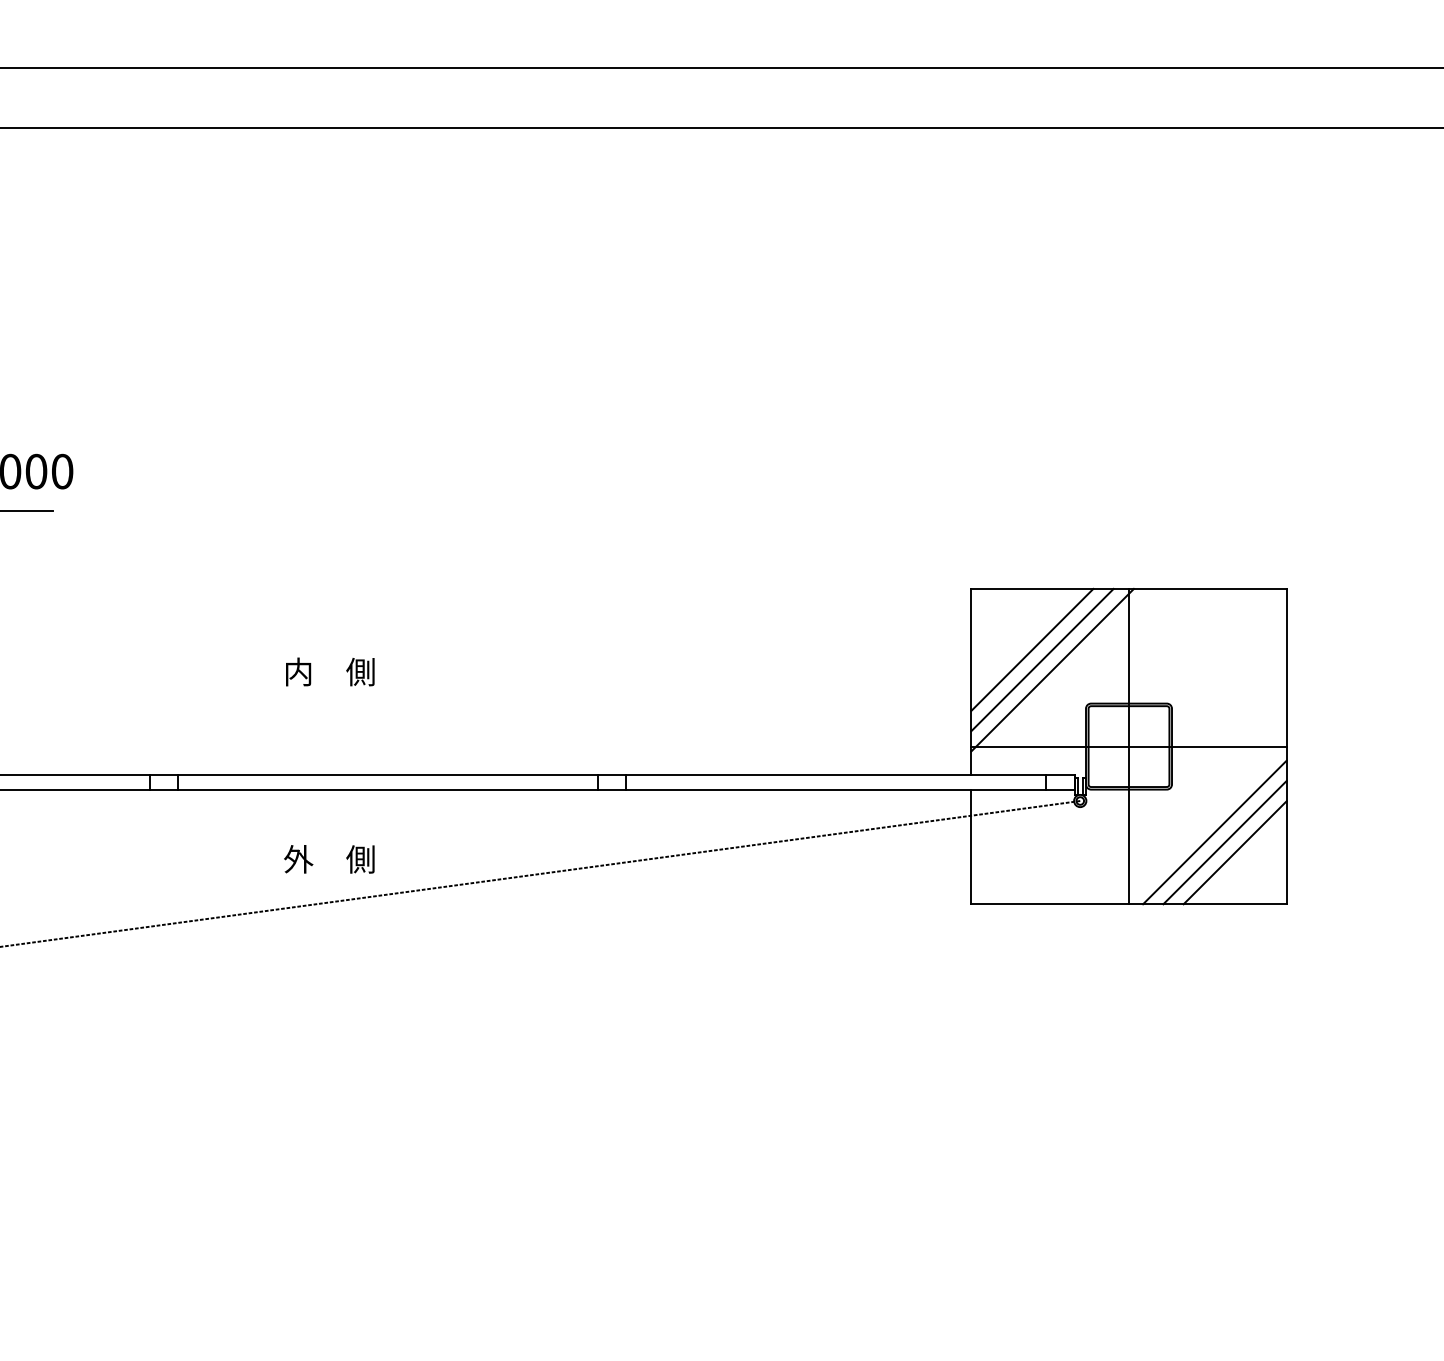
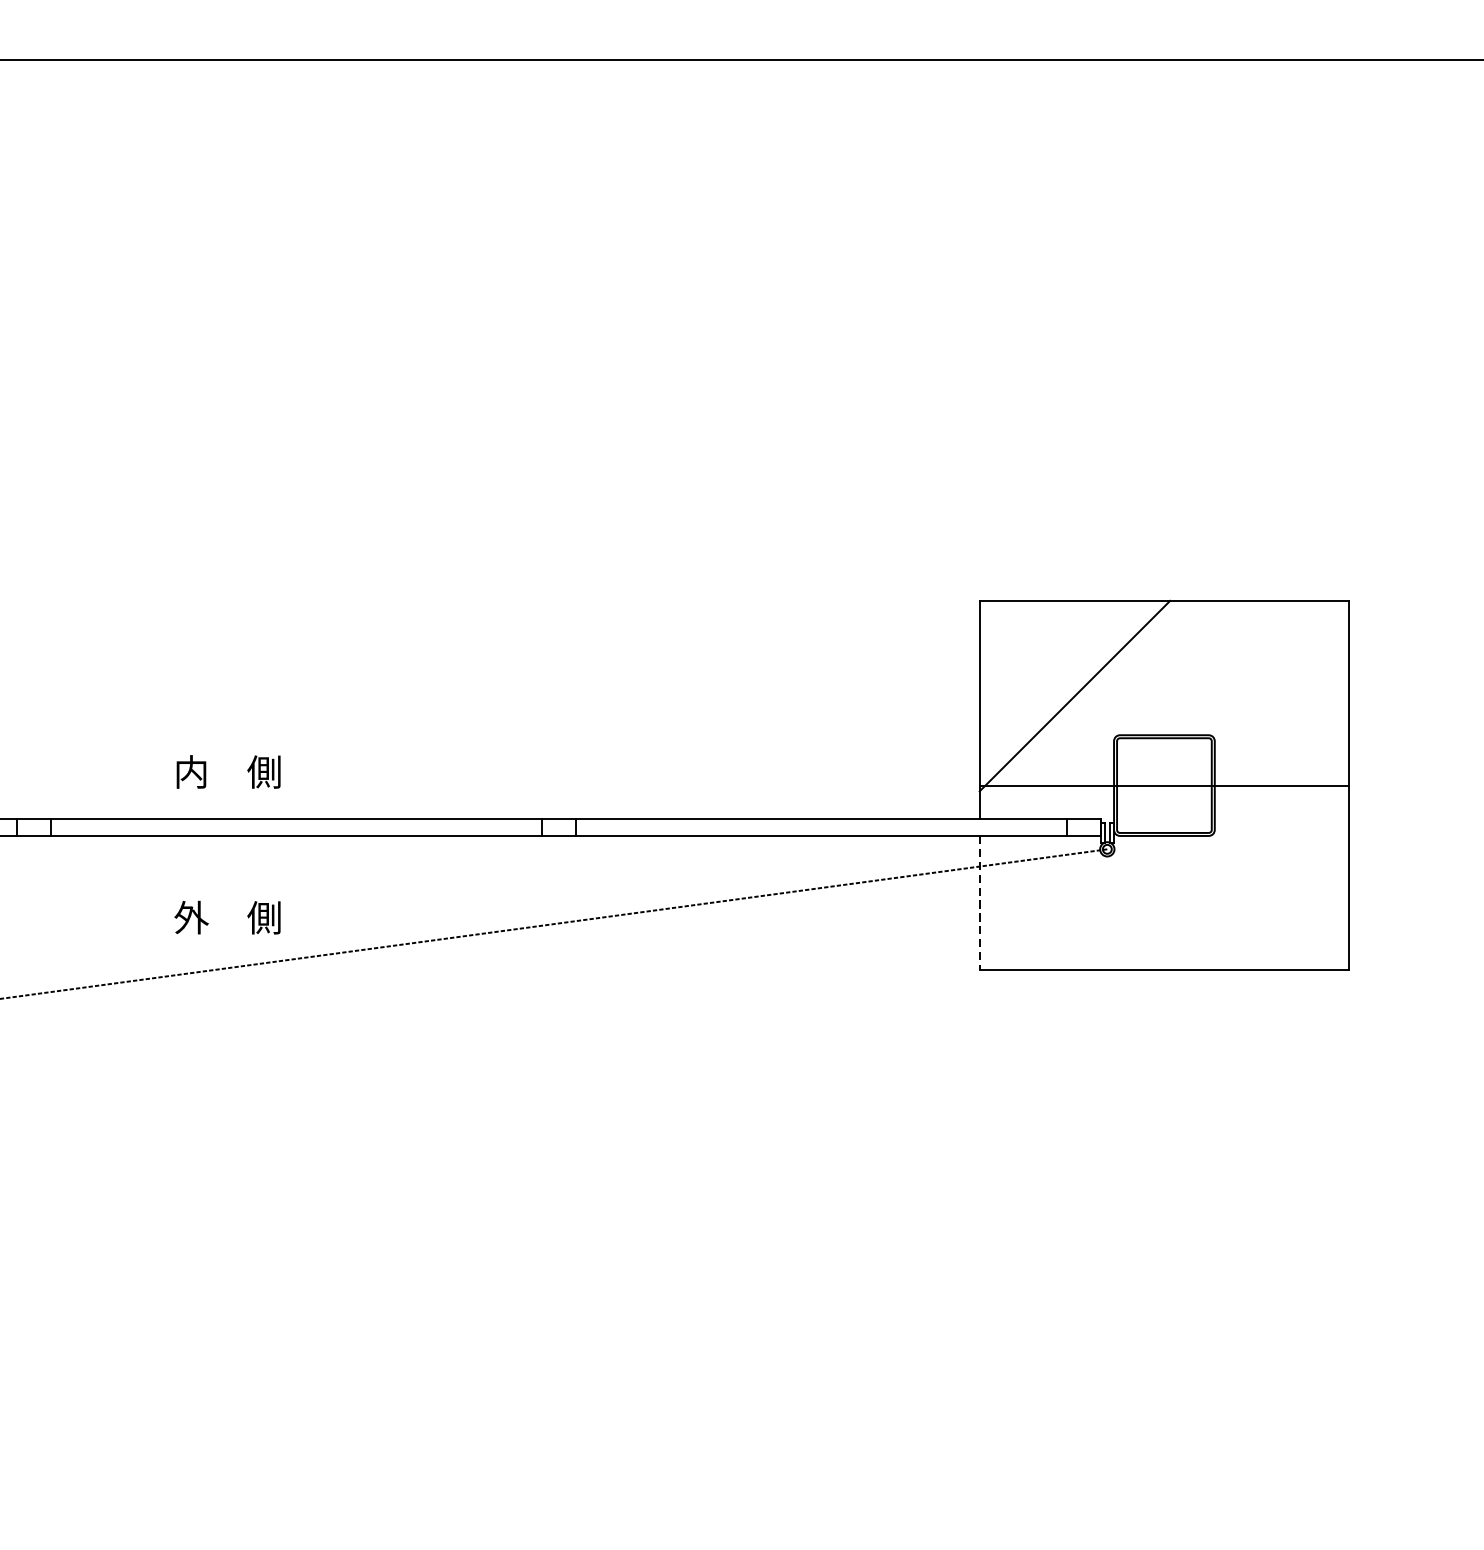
line: (1032, 649) -> (1051, 671), removed
line: (1042, 659) -> (1063, 683), removed
text: (330, 671) -> (228, 771), moved
line: (1129, 746) -> (1165, 785), removed
line: (1214, 832) -> (1264, 886), removed
line: (1224, 842) -> (1276, 897), removed
line: (971, 847) -> (979, 903), solid -> dashed
line: (1234, 852) -> (1288, 909), removed

